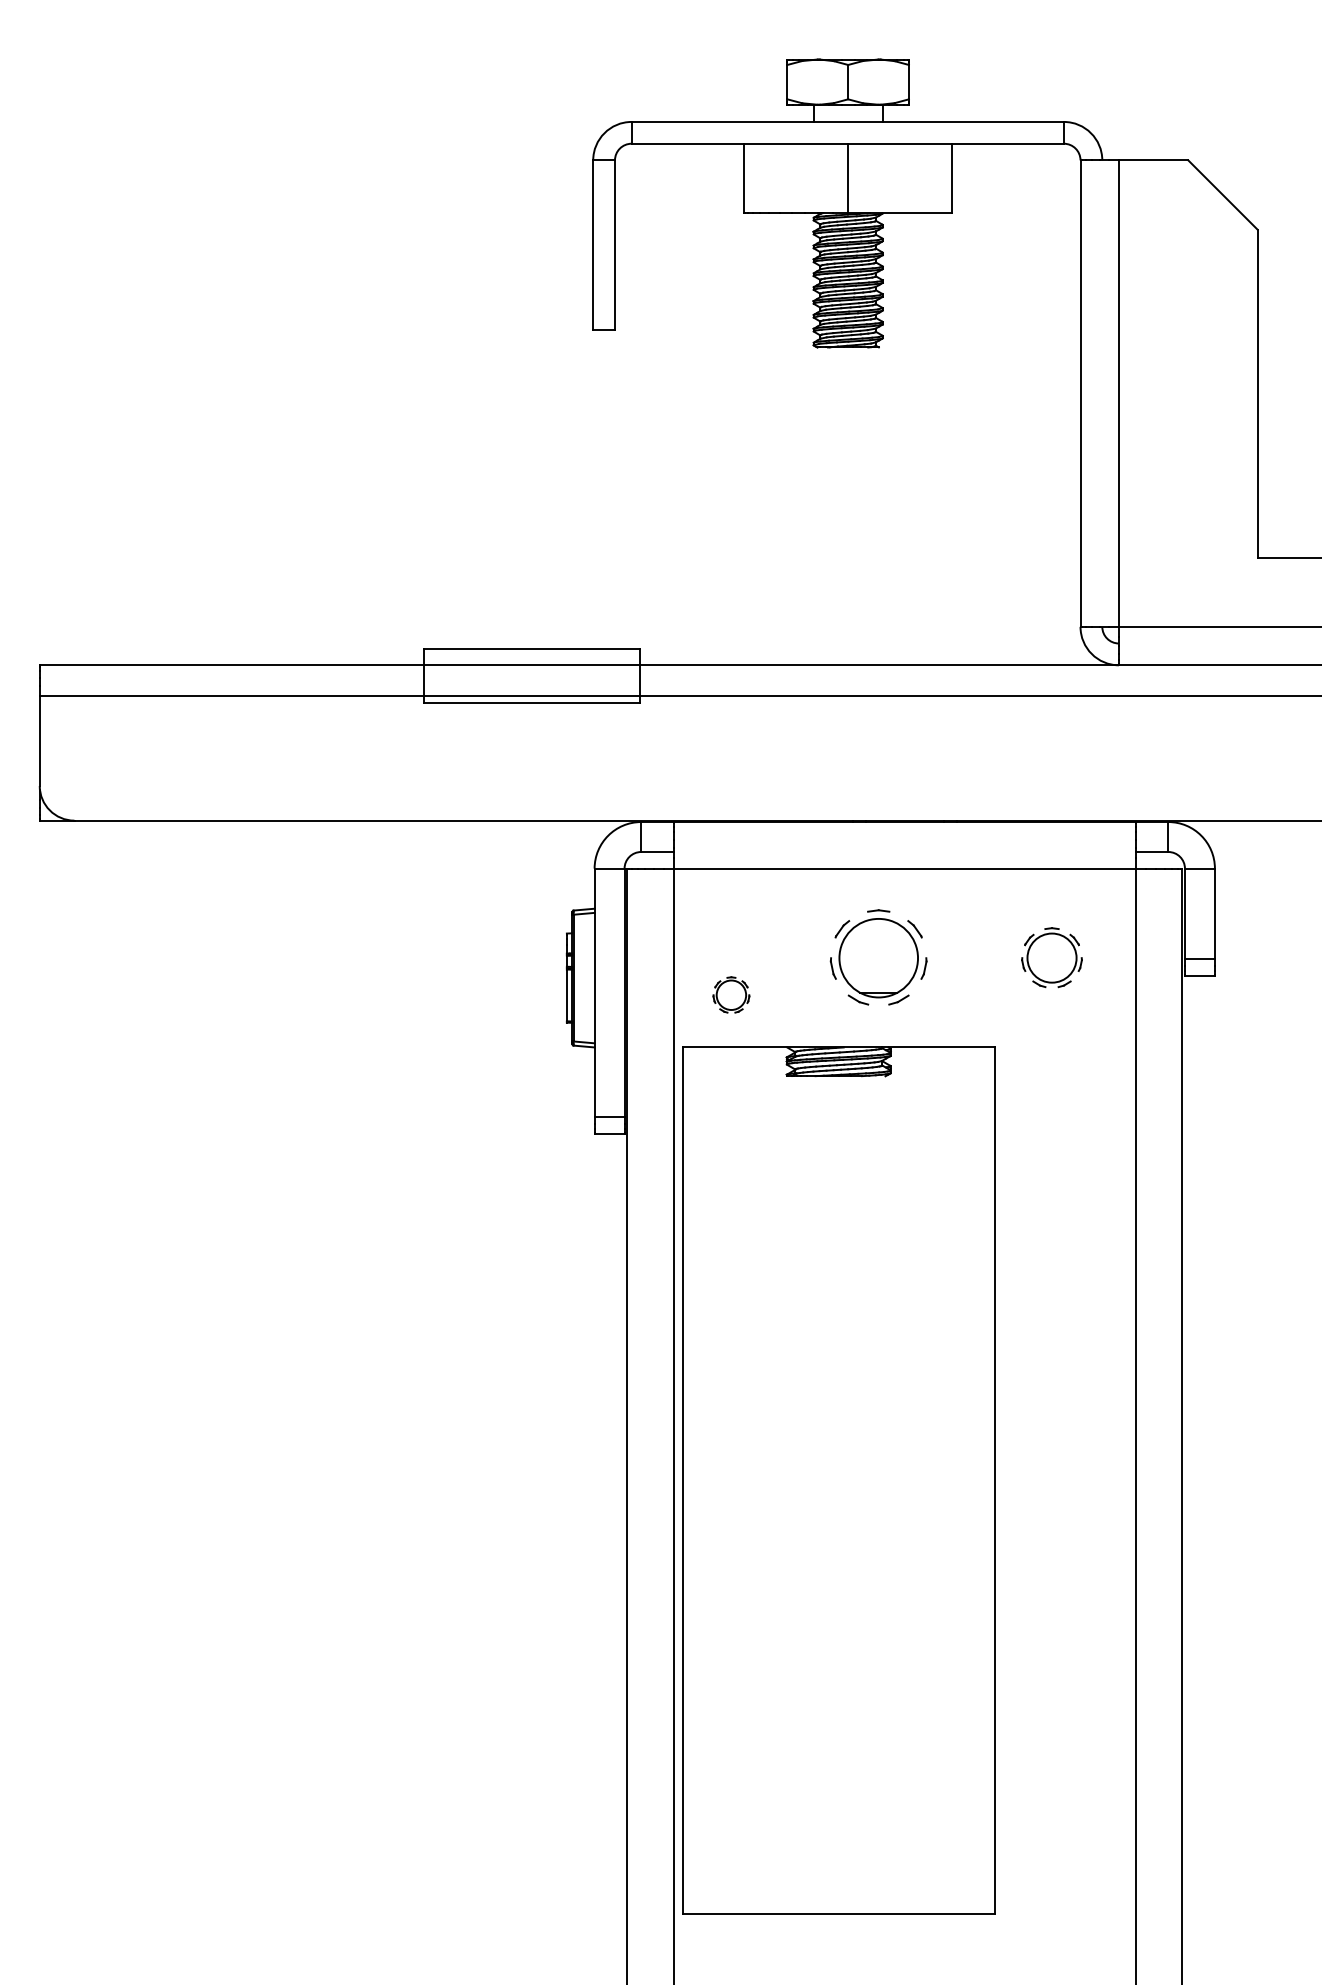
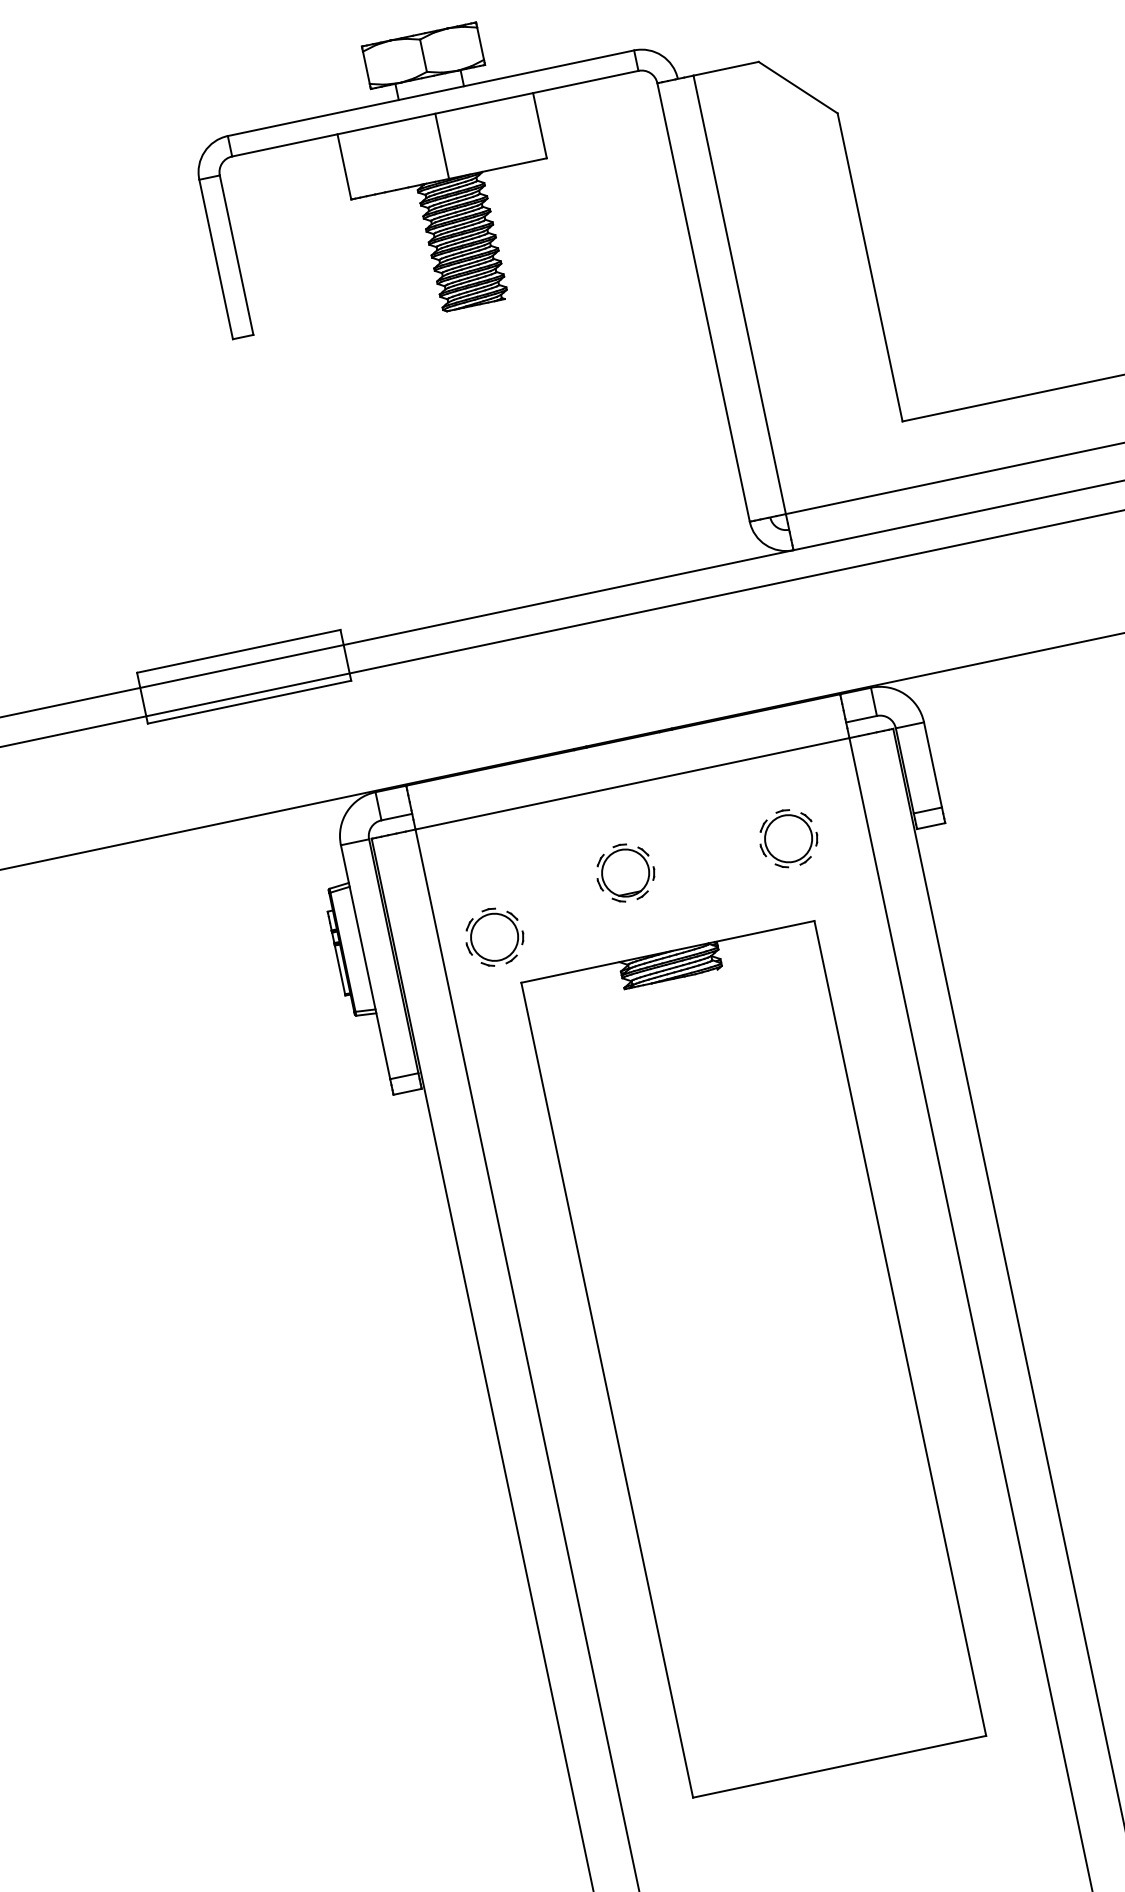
part: (878, 957) -> (625, 872), size x0.62
part: (731, 994) -> (494, 936), size x1.67
part: (838, 1480) -> (753, 1358), moved

